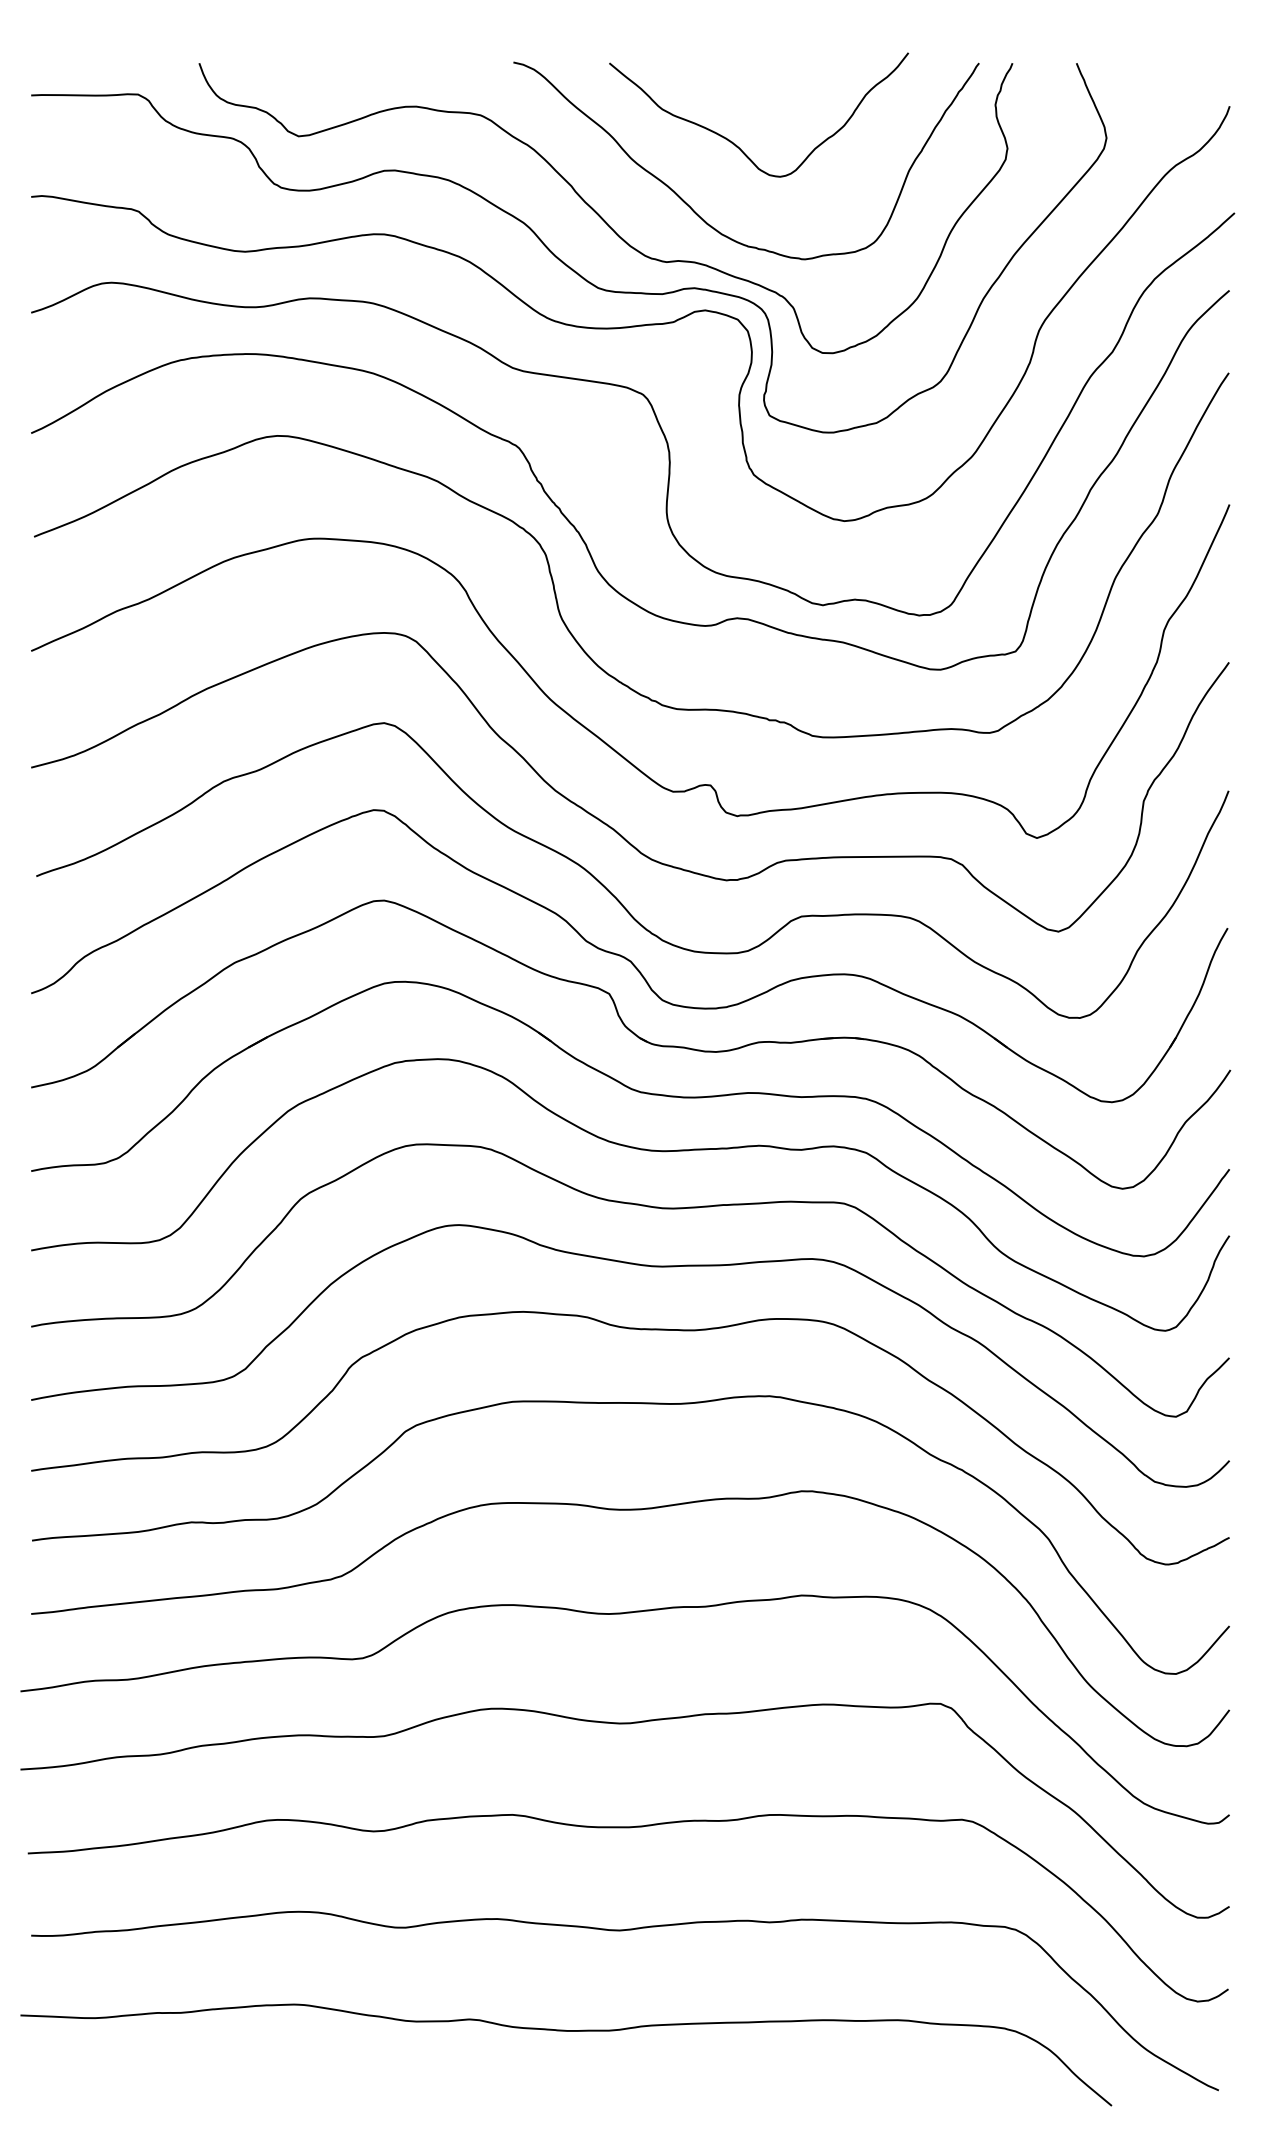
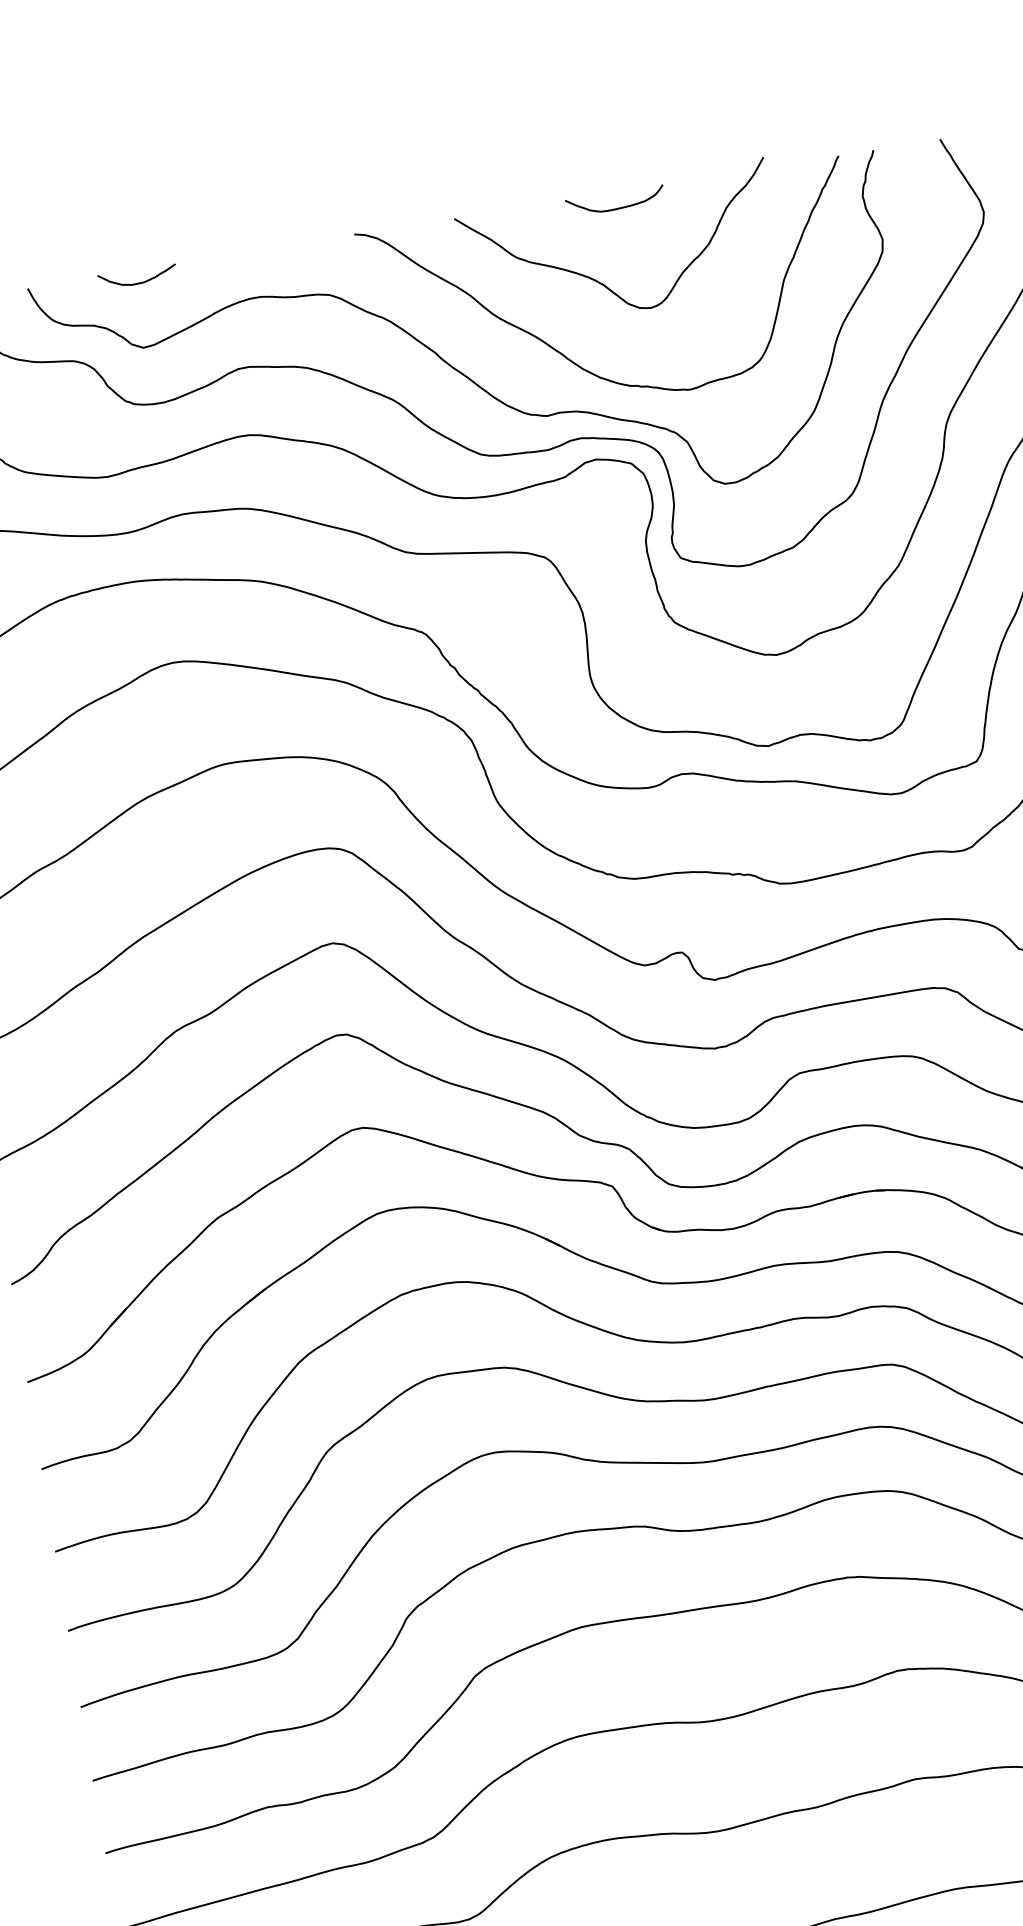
curve: (303, 74) -> (138, 282), added
curve: (762, 78) -> (615, 208), added

